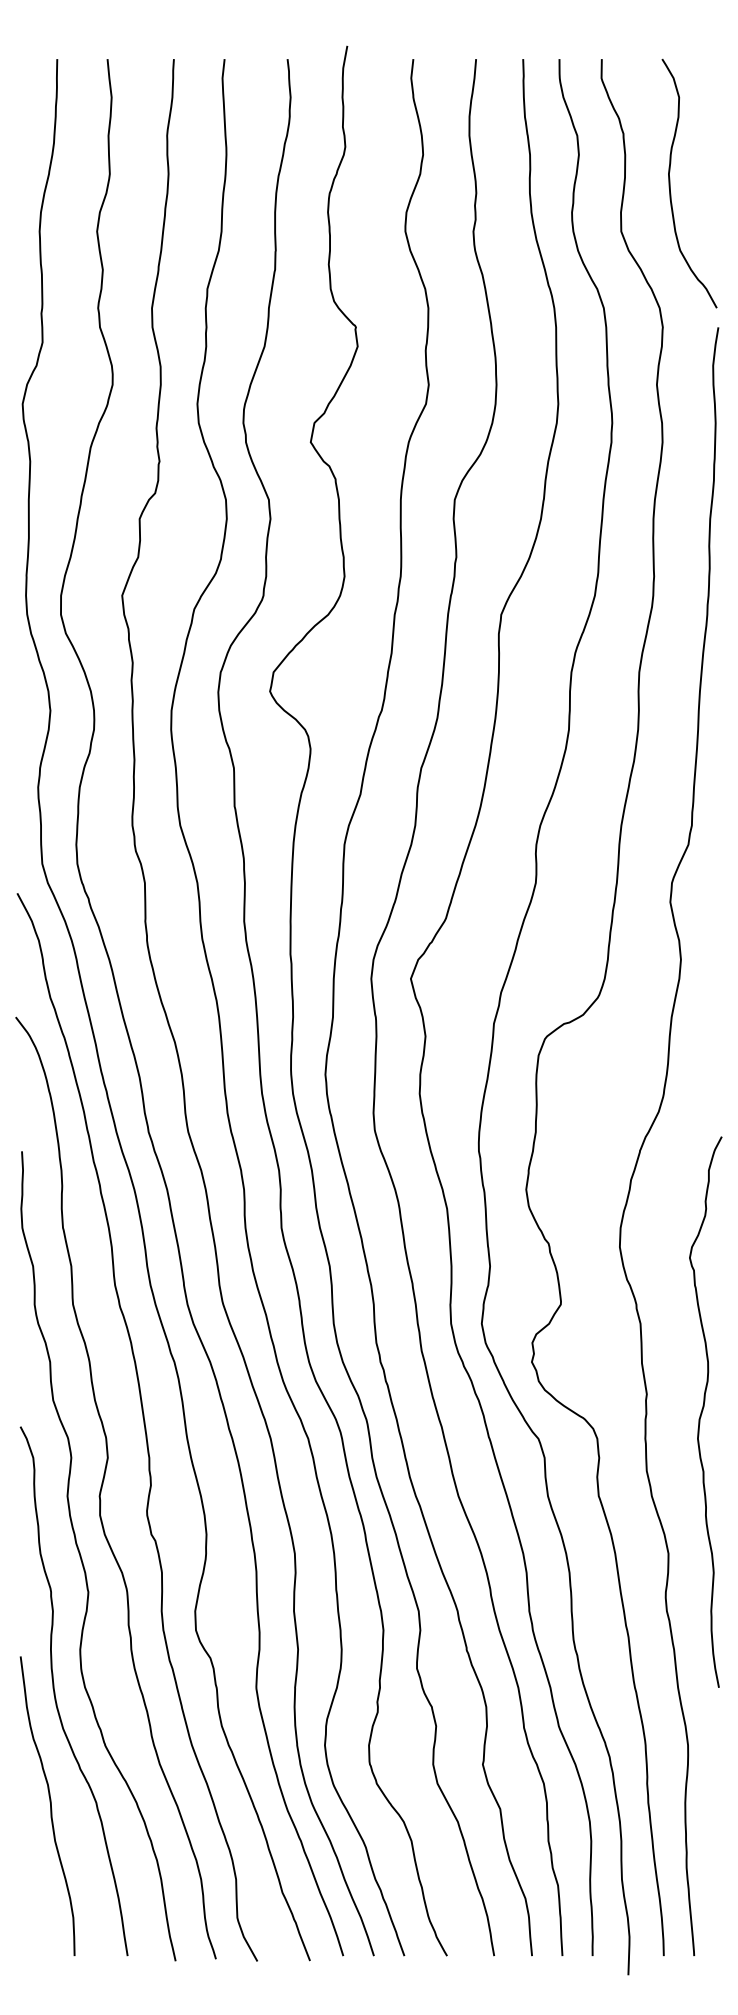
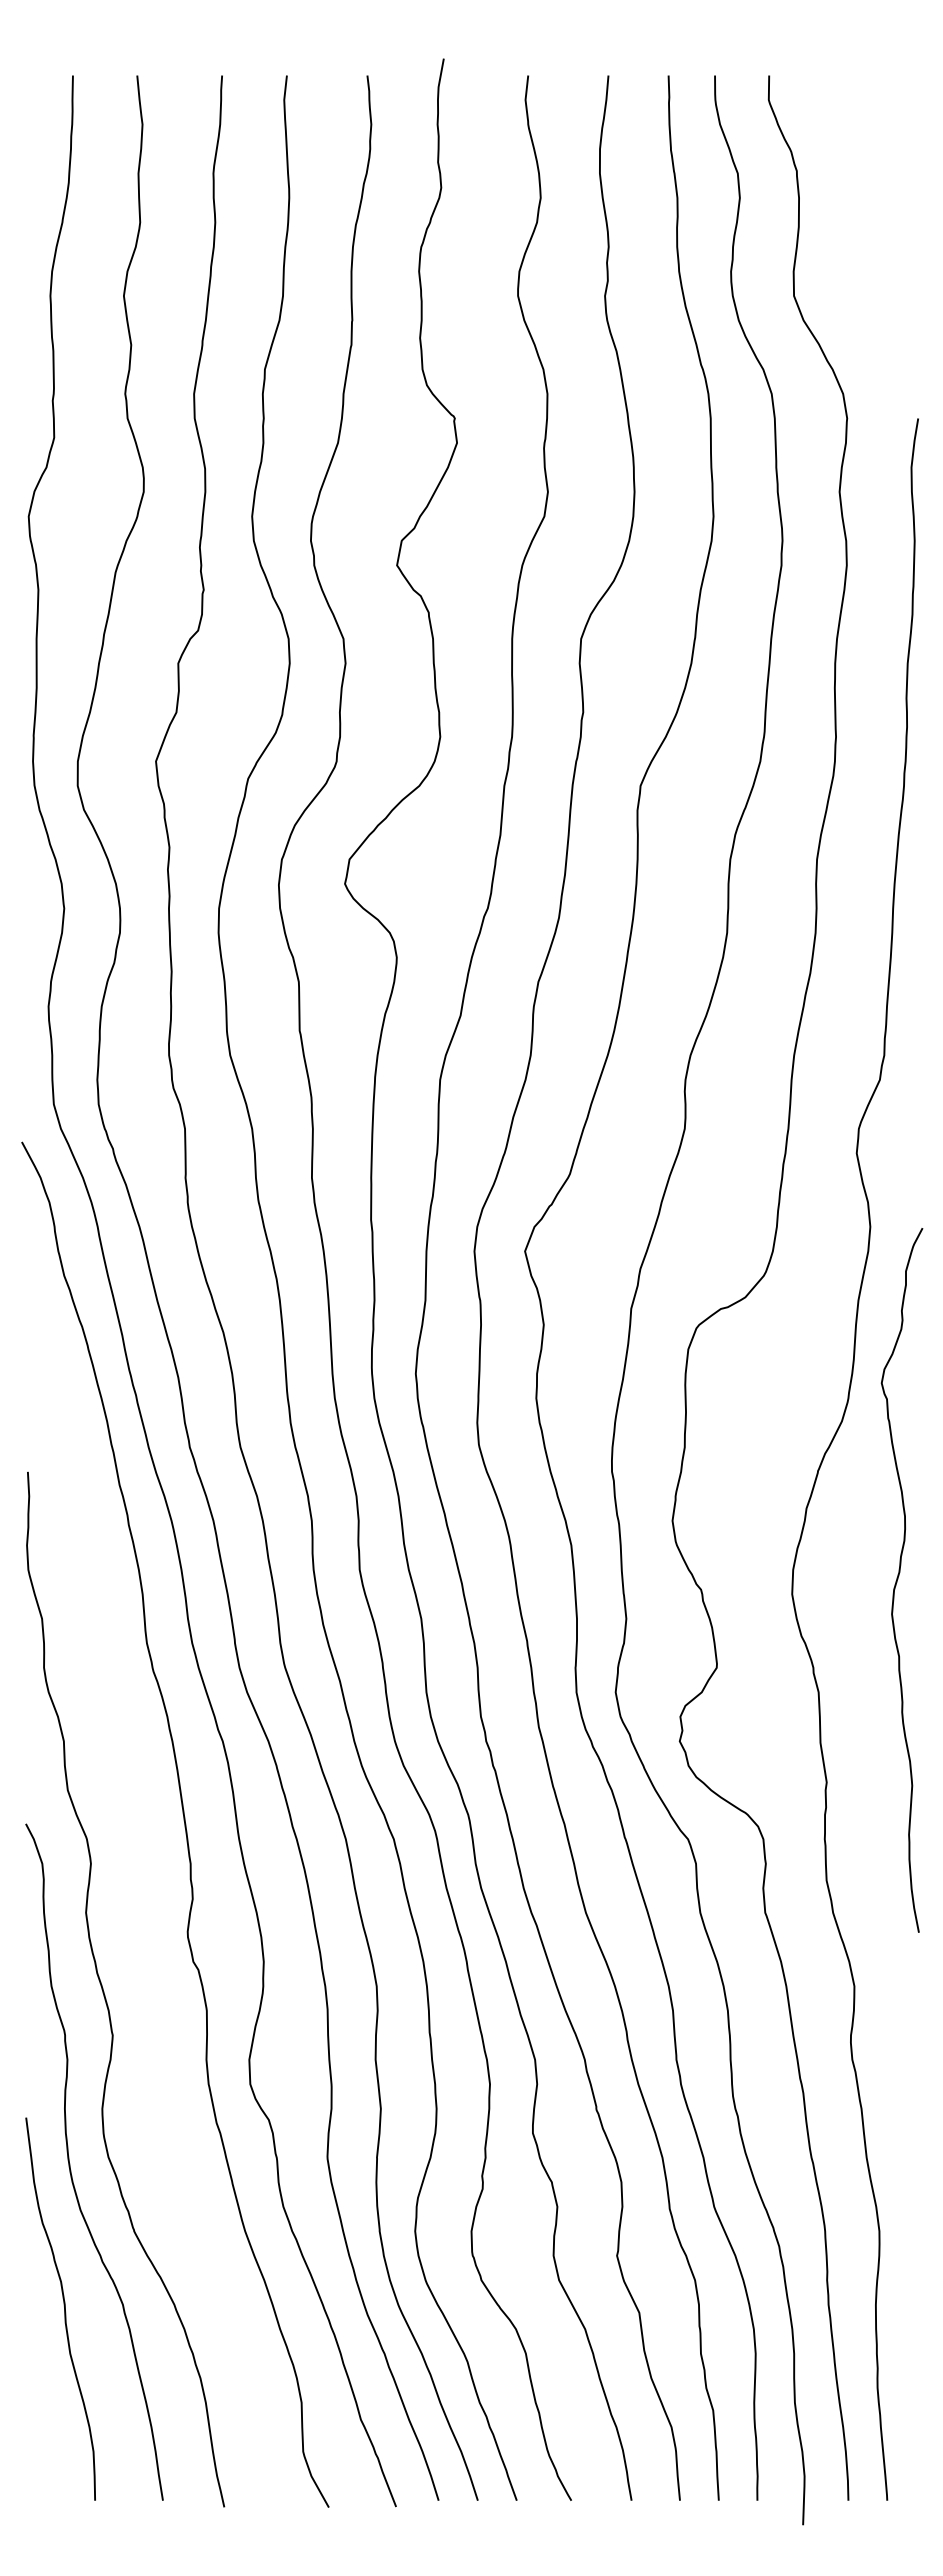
curve: (670, 183) -> (856, 234), removed
curve: (702, 1411) -> (898, 1579), moved
curve: (103, 1485) -> (131, 1898), removed

